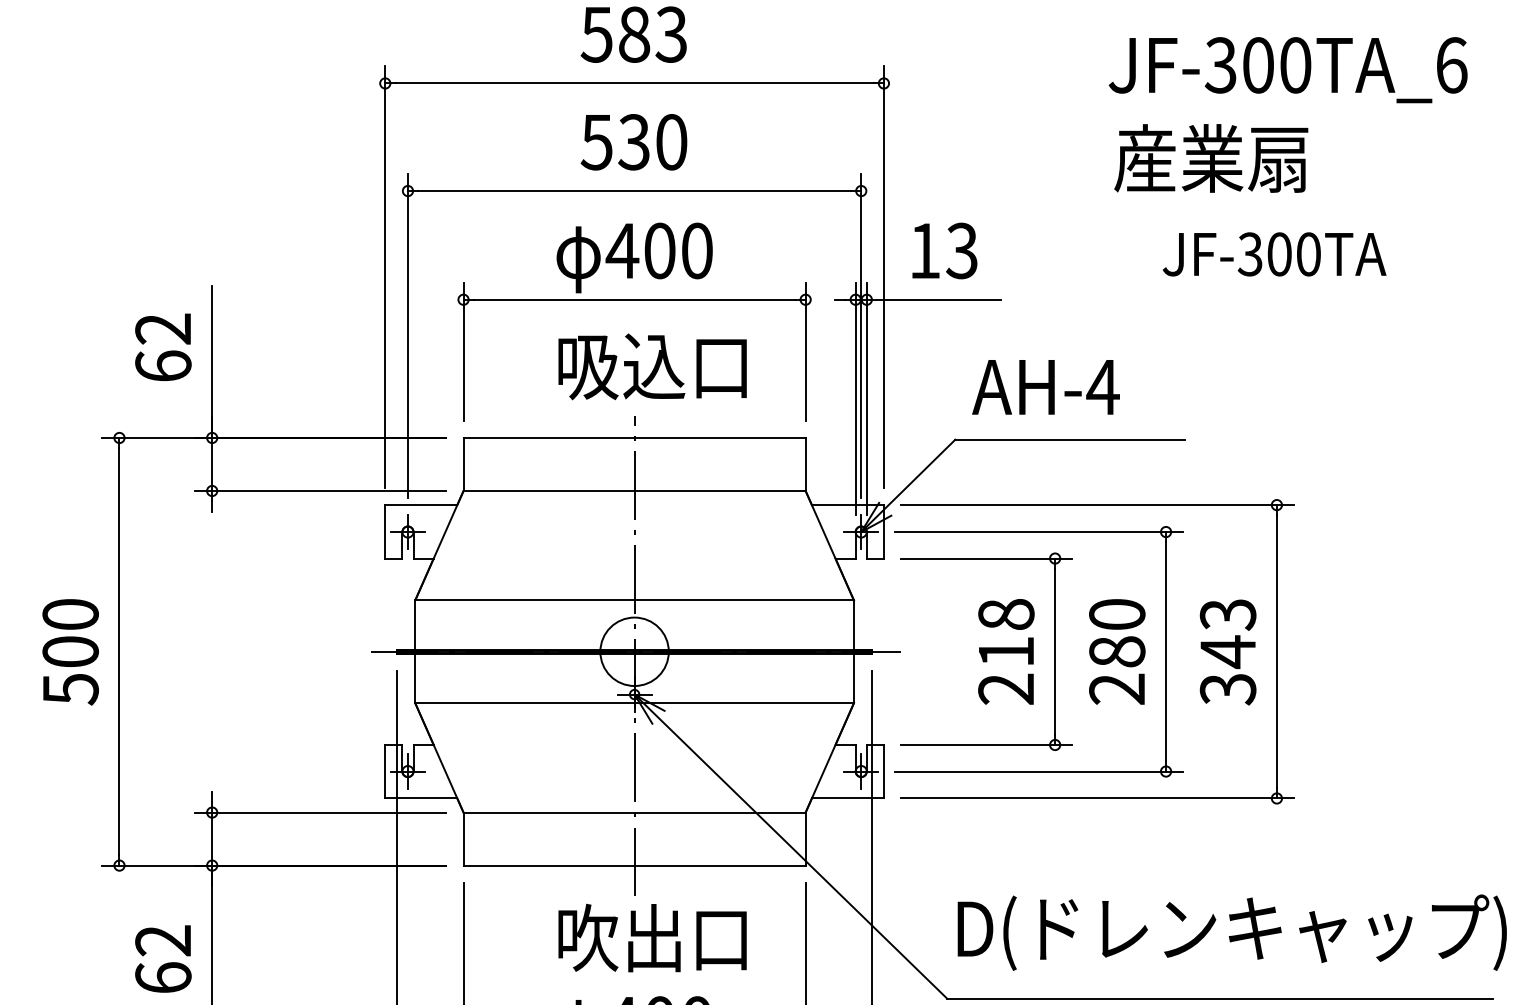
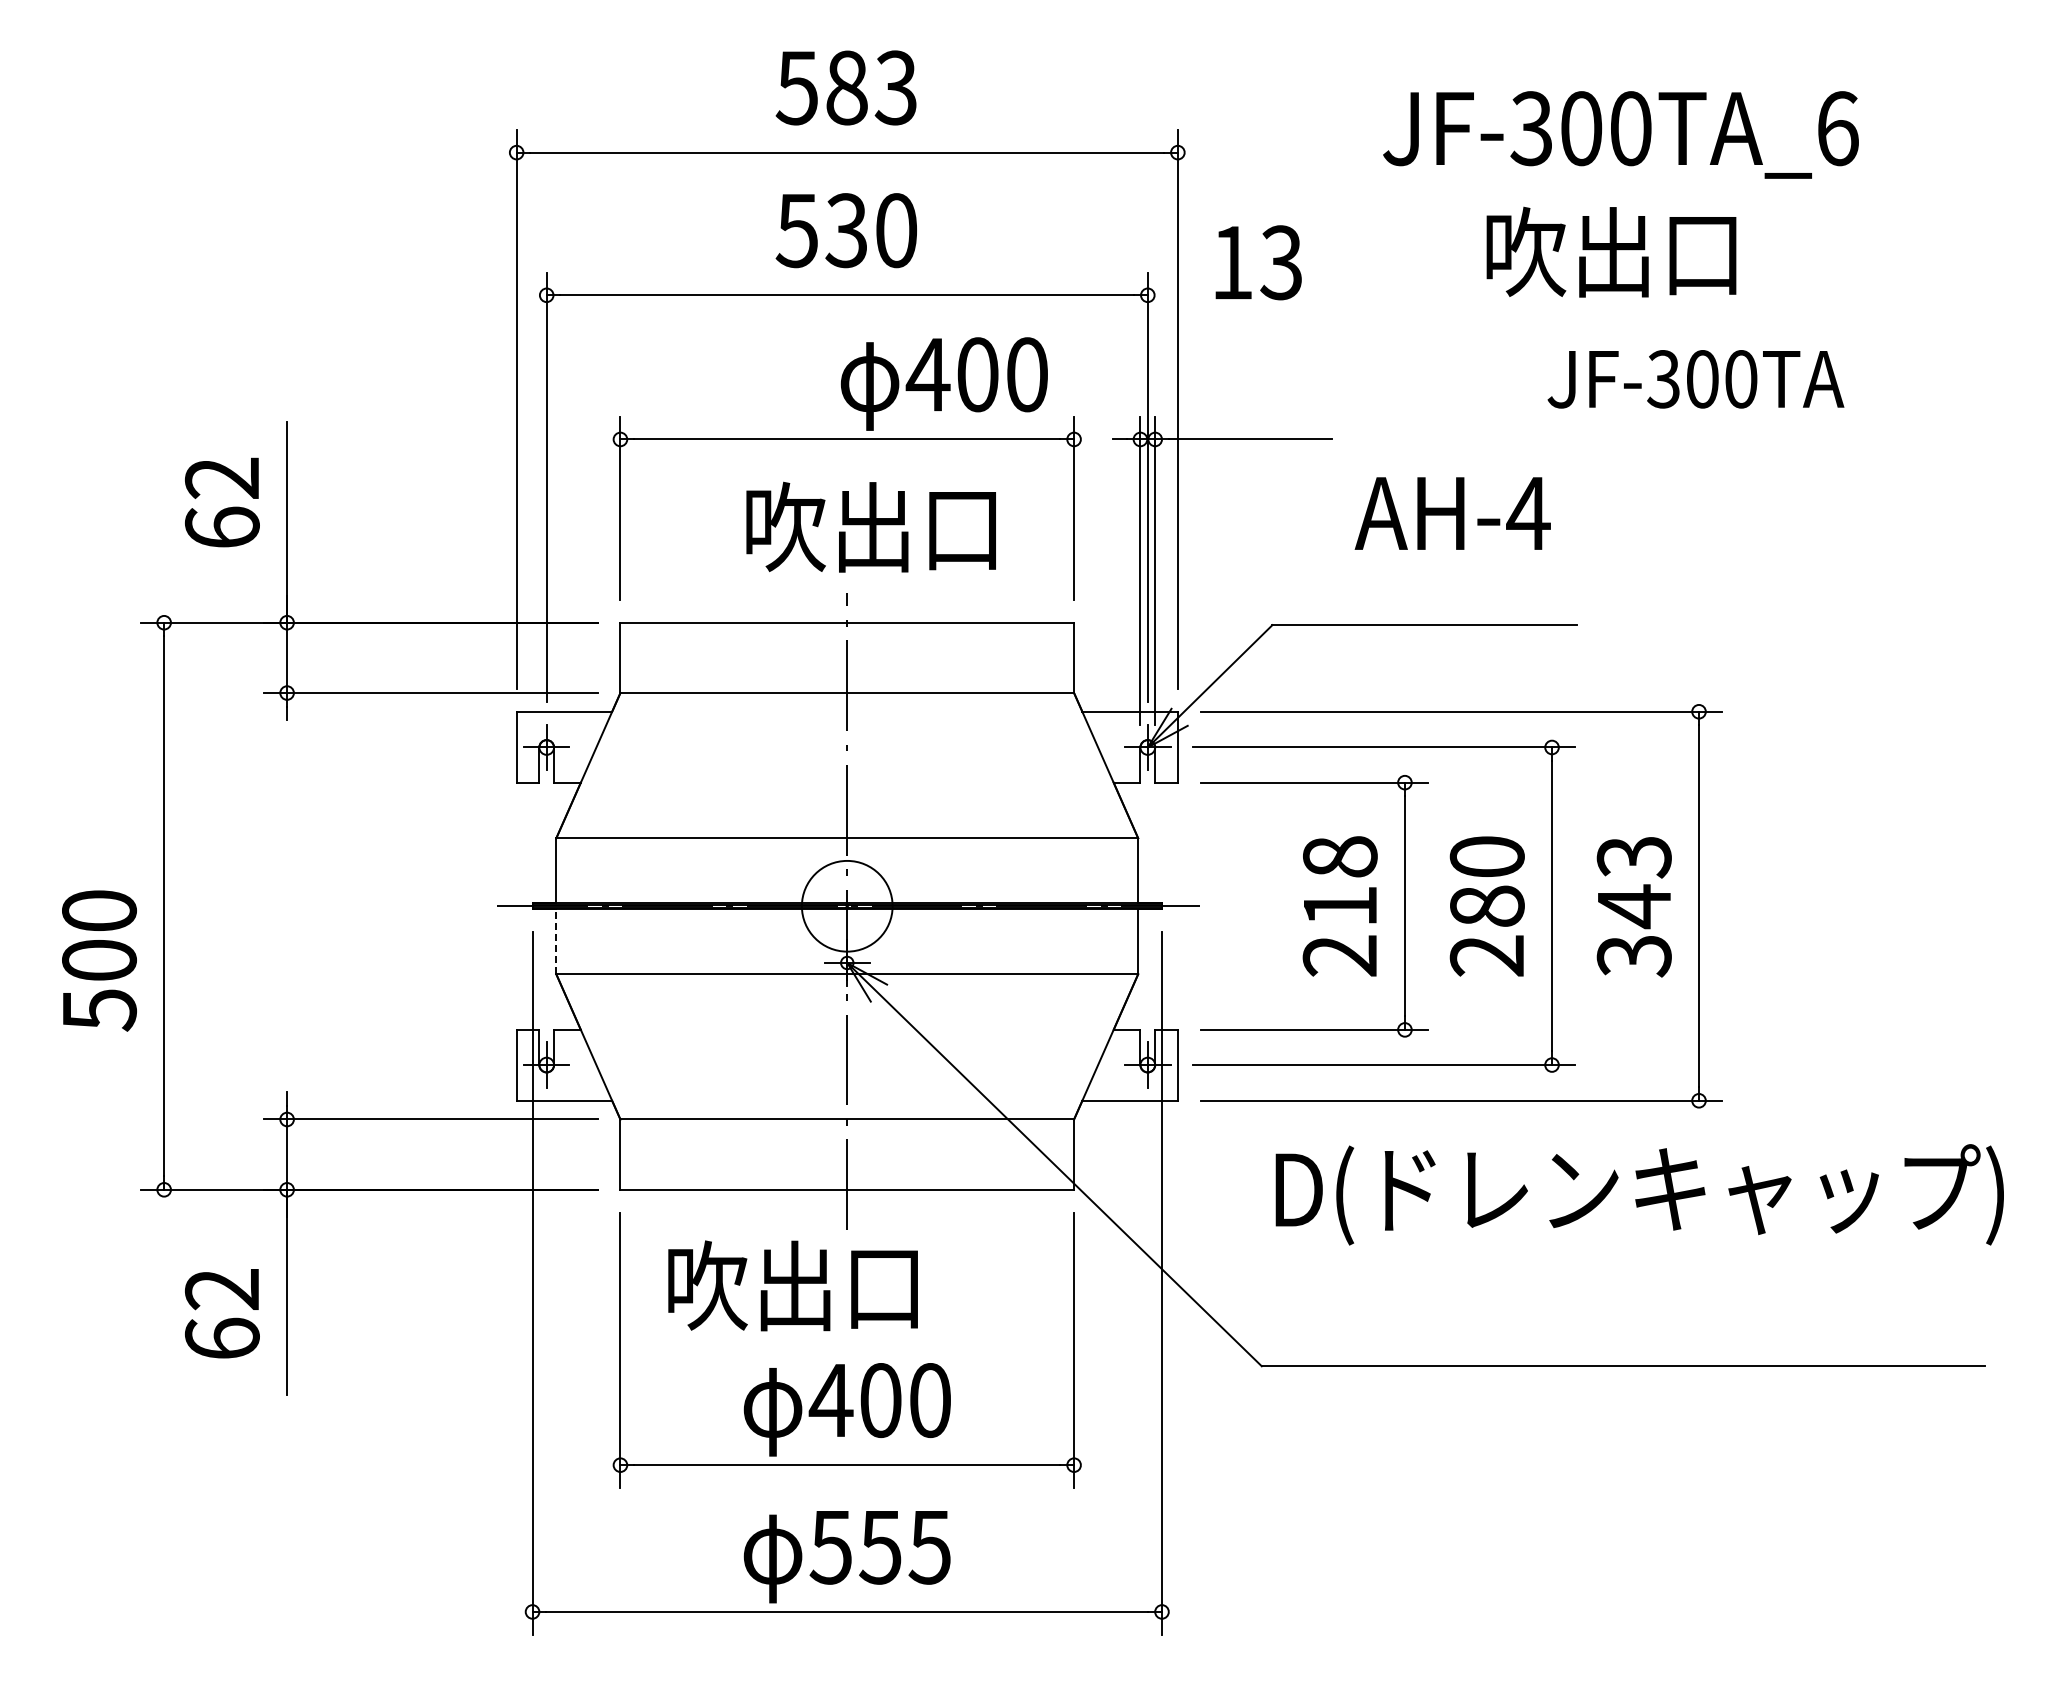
text: (1287, 69) -> (1620, 134), moved
text: (1210, 158) -> (1611, 251), 産業扇 -> 吹出口
text: (944, 250) -> (1258, 262), moved
text: (634, 257) -> (943, 383), moved
text: (621, 365) -> (830, 526), 吸込口 -> 吹出口
text: (1045, 387) -> (1452, 513), moved
text: (70, 651) -> (99, 960), moved
line: (415, 678) -> (556, 941), solid -> dashed
text: (1232, 932) -> (1639, 1194), moved
text: (652, 937) -> (792, 1285), moved

